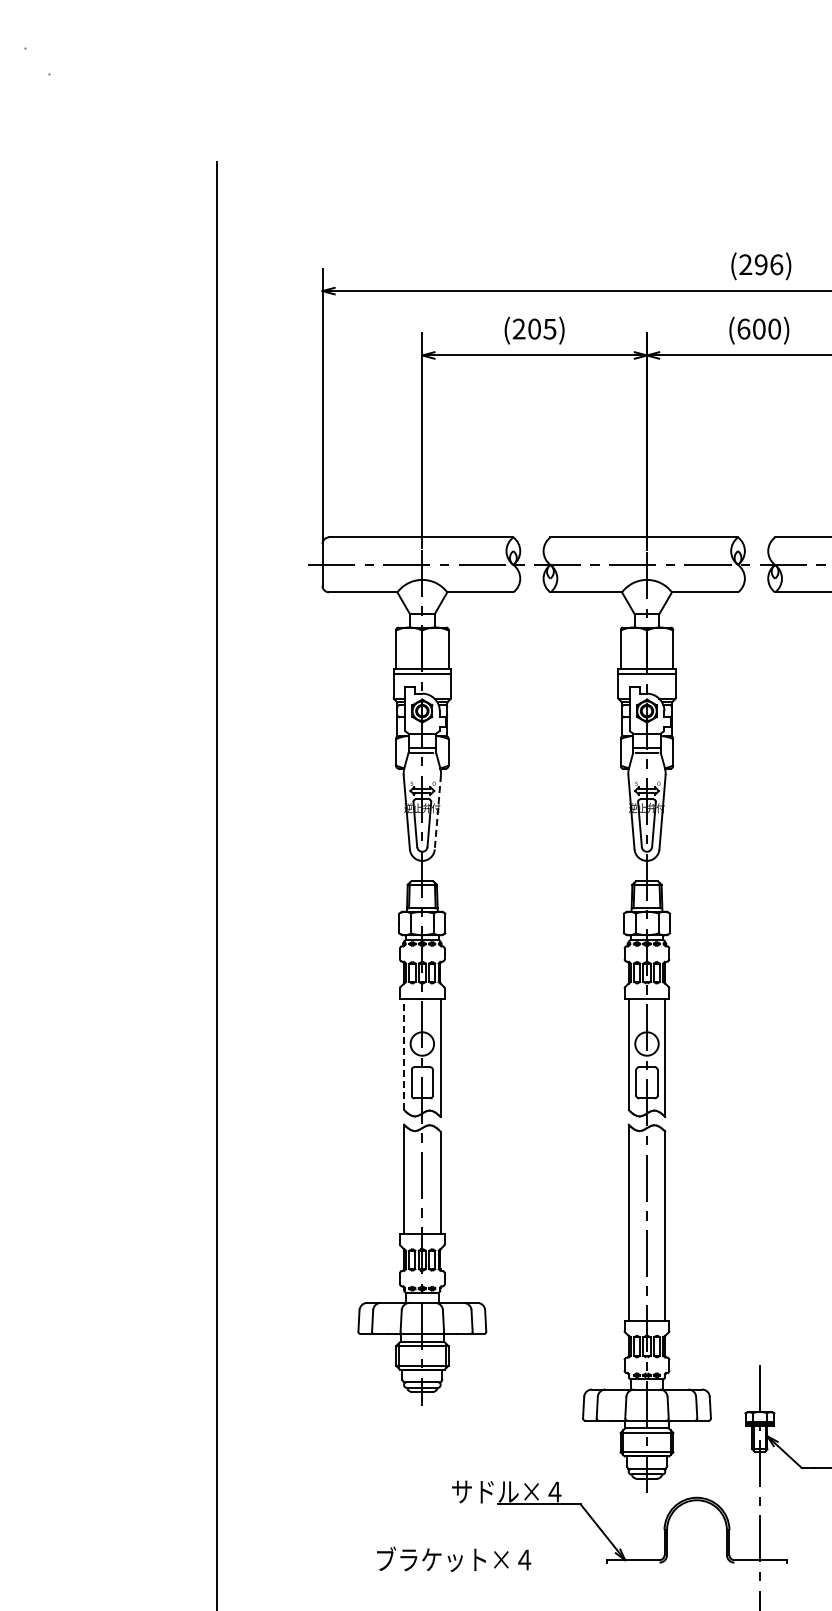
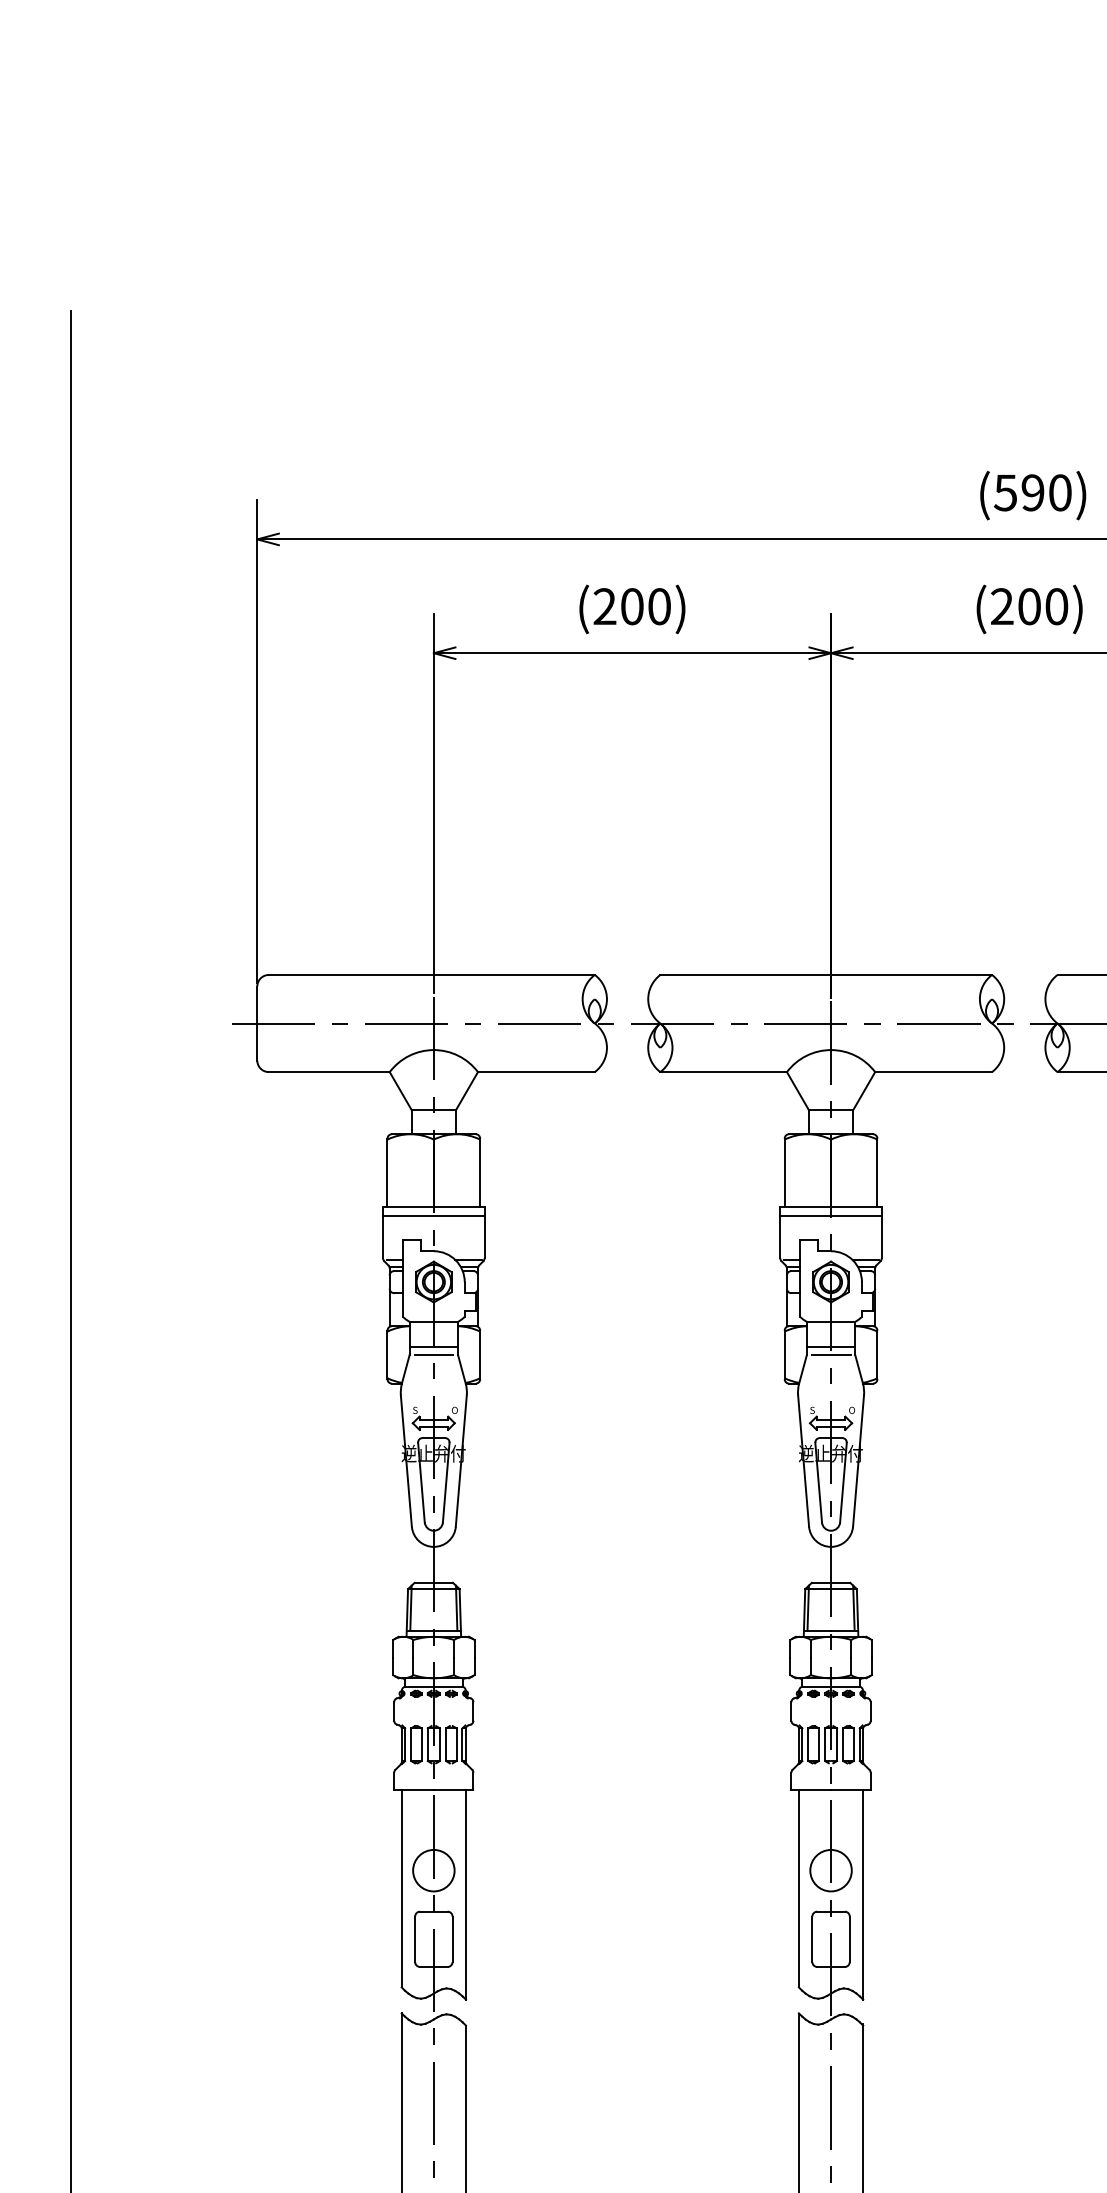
text: (761, 264) -> (1033, 492), (296) -> (590)
text: (549, 328) -> (658, 605), (205) -> (200)
text: (743, 328) -> (1001, 605), (600) -> (200)
line: (437, 812) -> (460, 1461), dashed -> solid
line: (404, 1054) -> (402, 1889), dashed -> solid

